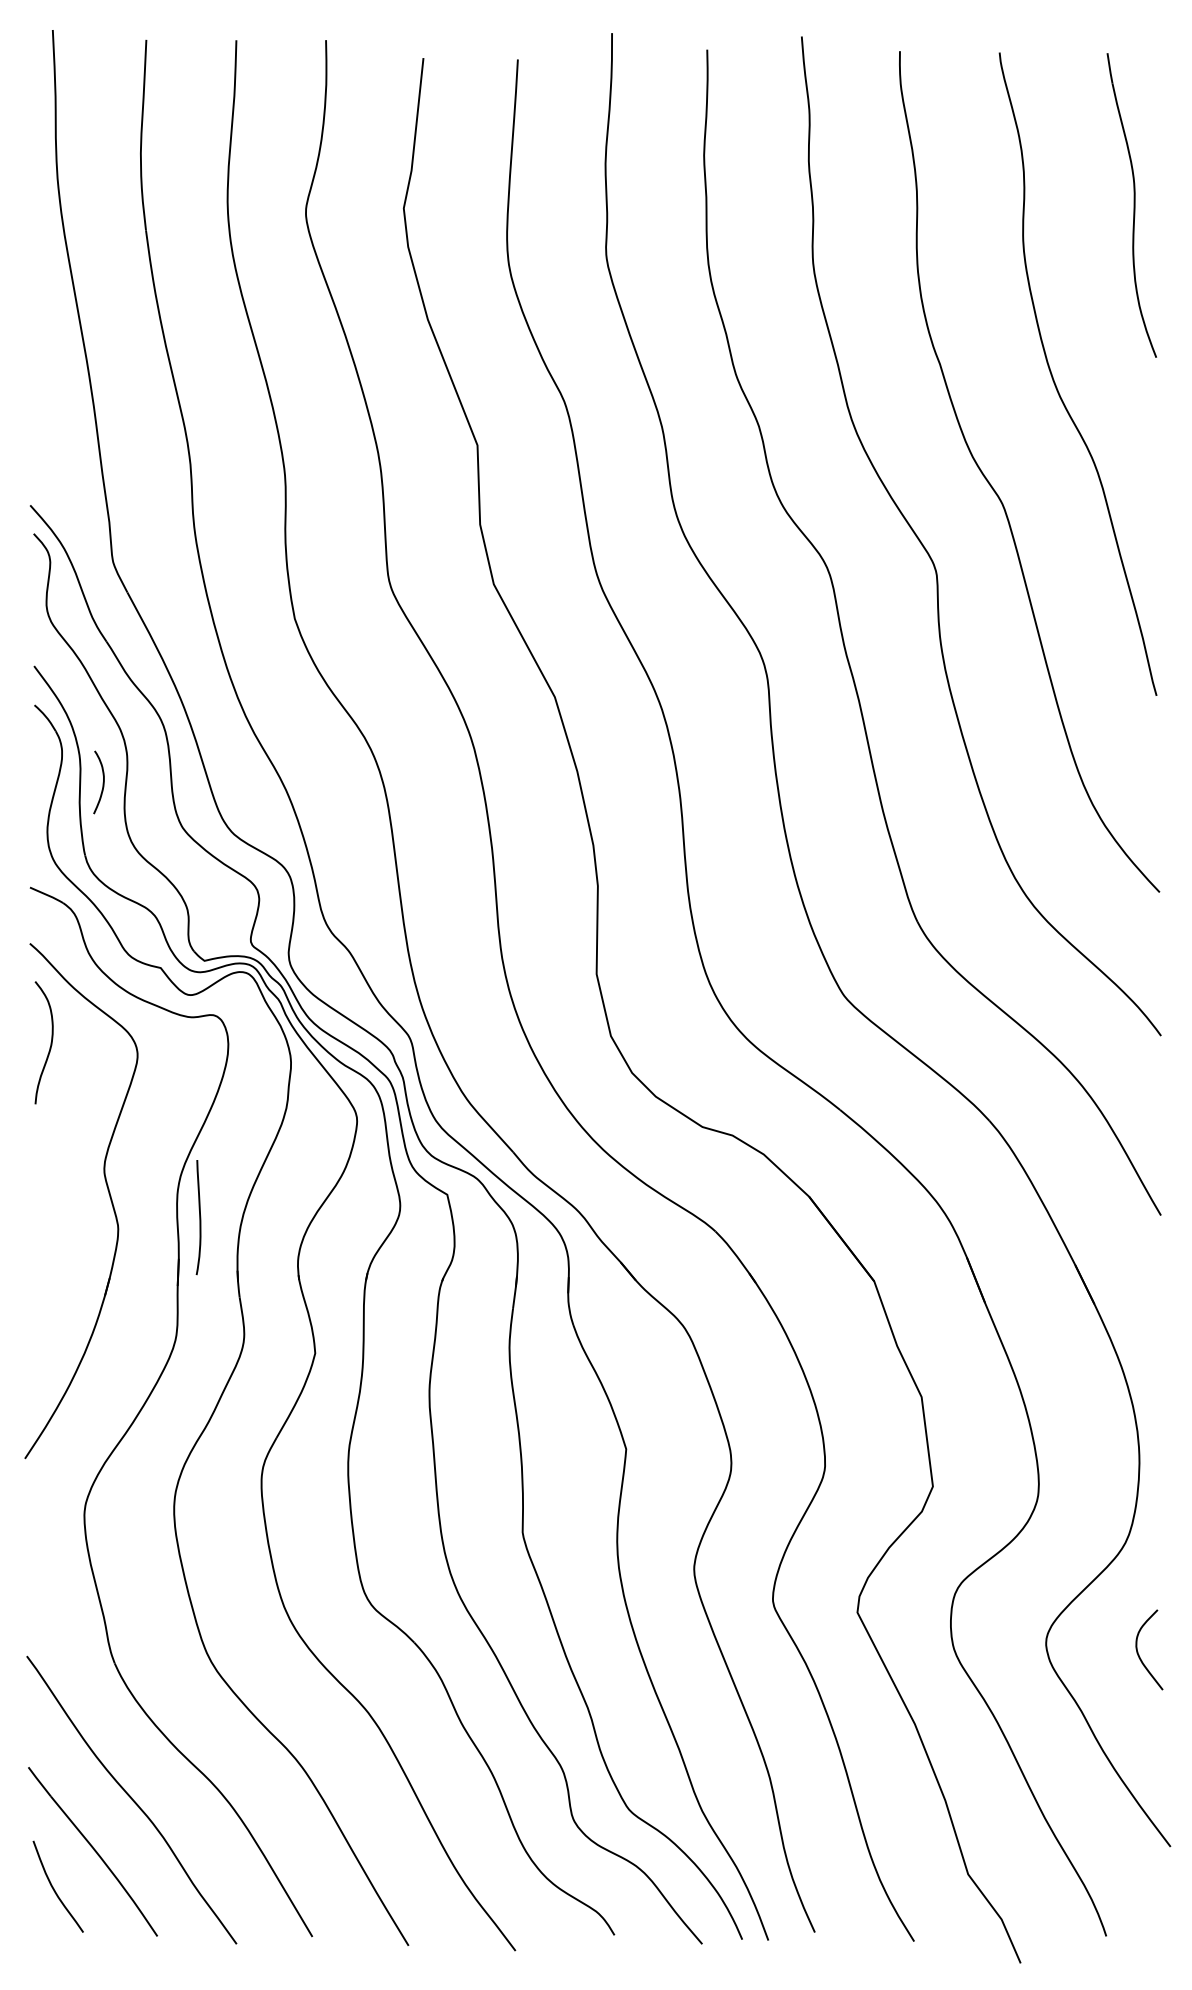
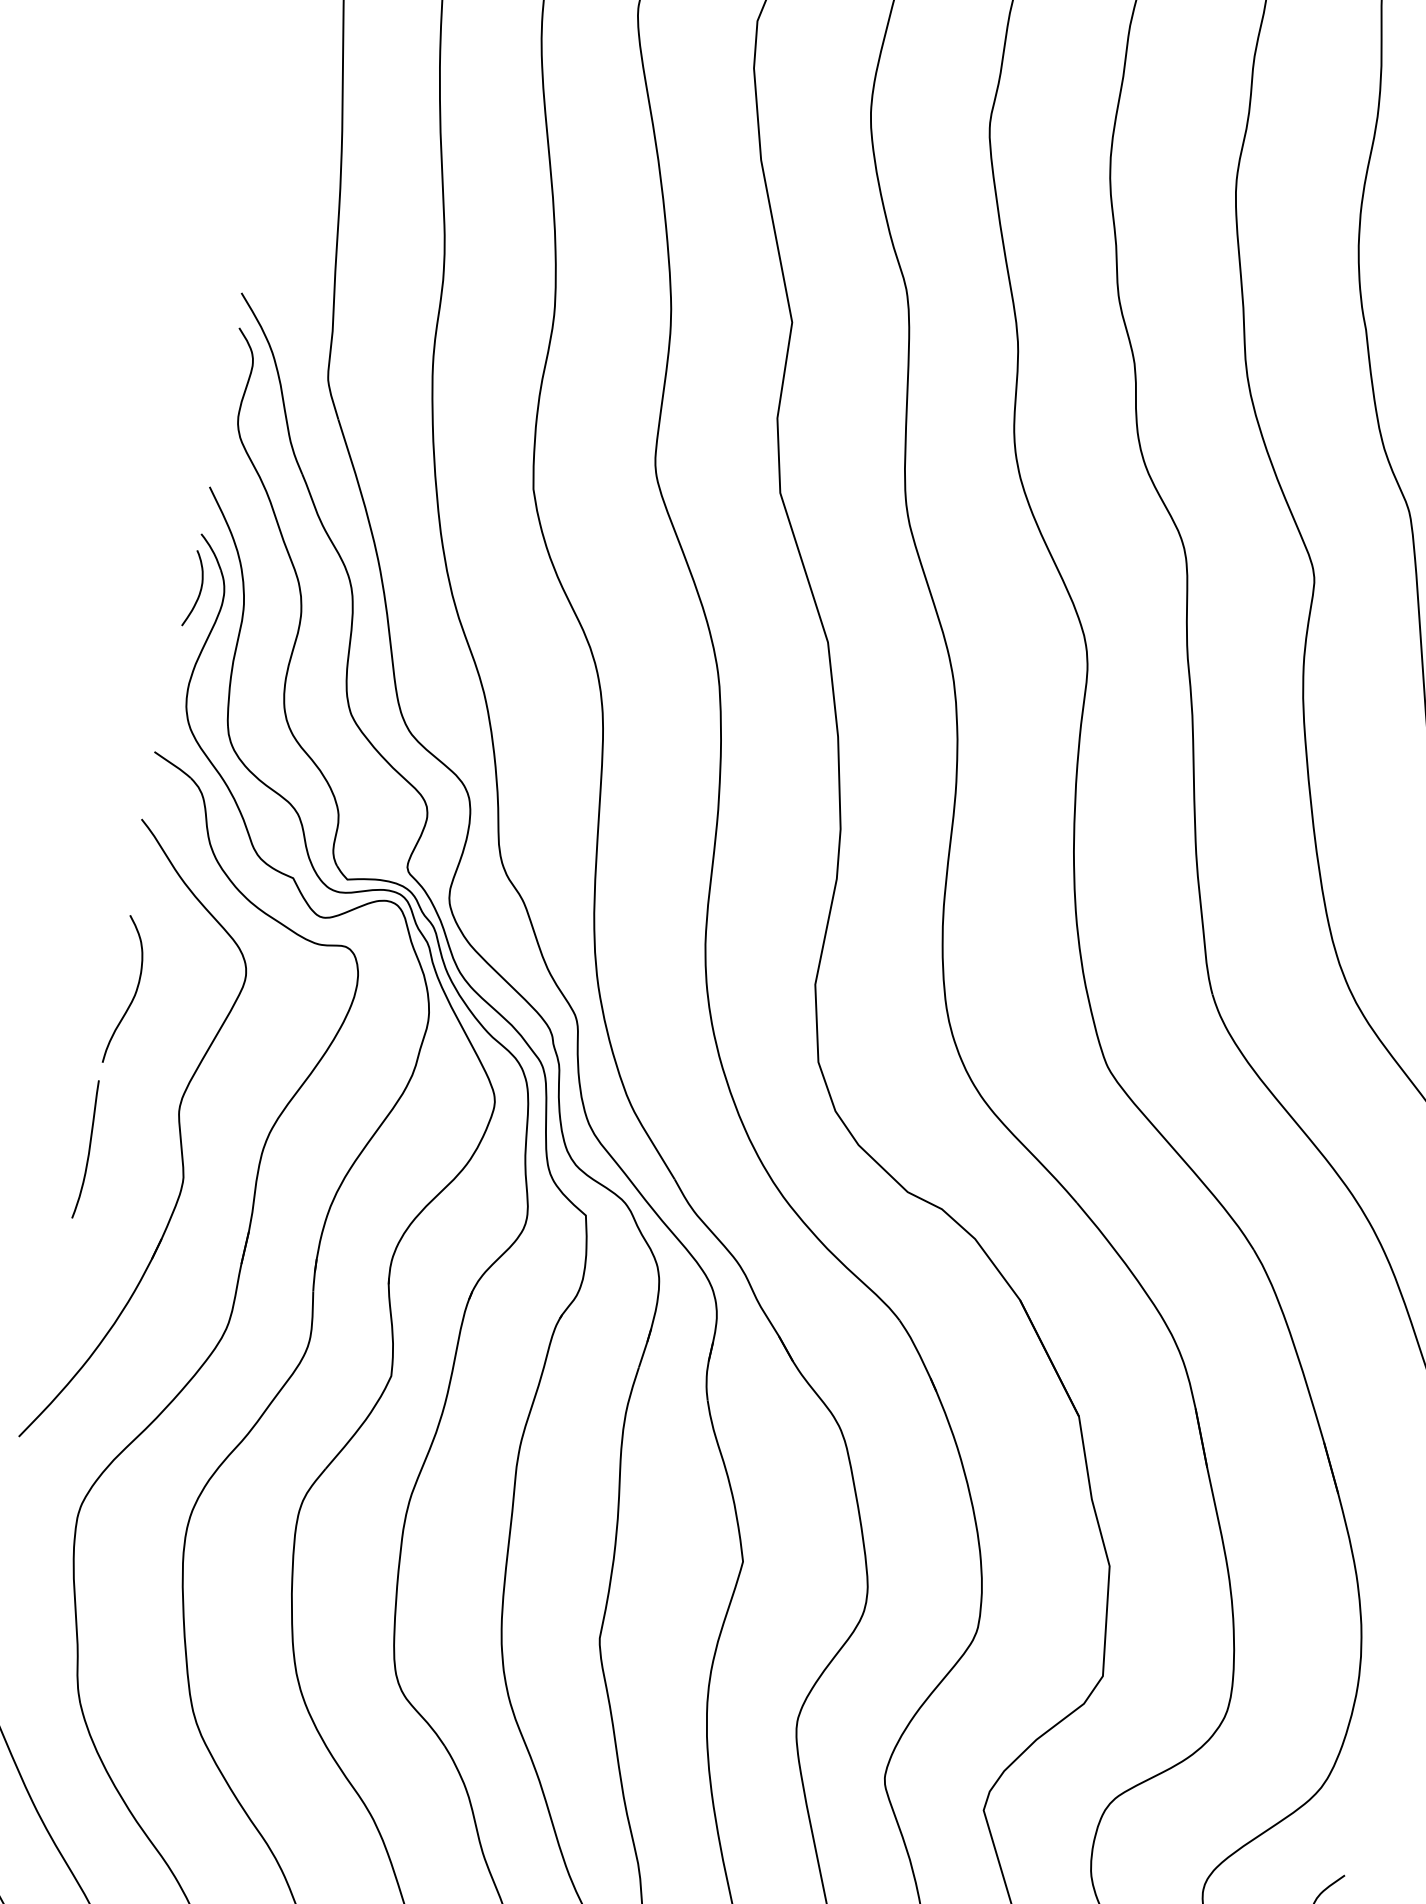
curve: (102, 782) -> (199, 589), moved
curve: (50, 1042) -> (134, 991), moved
curve: (199, 1217) -> (88, 1149), moved

